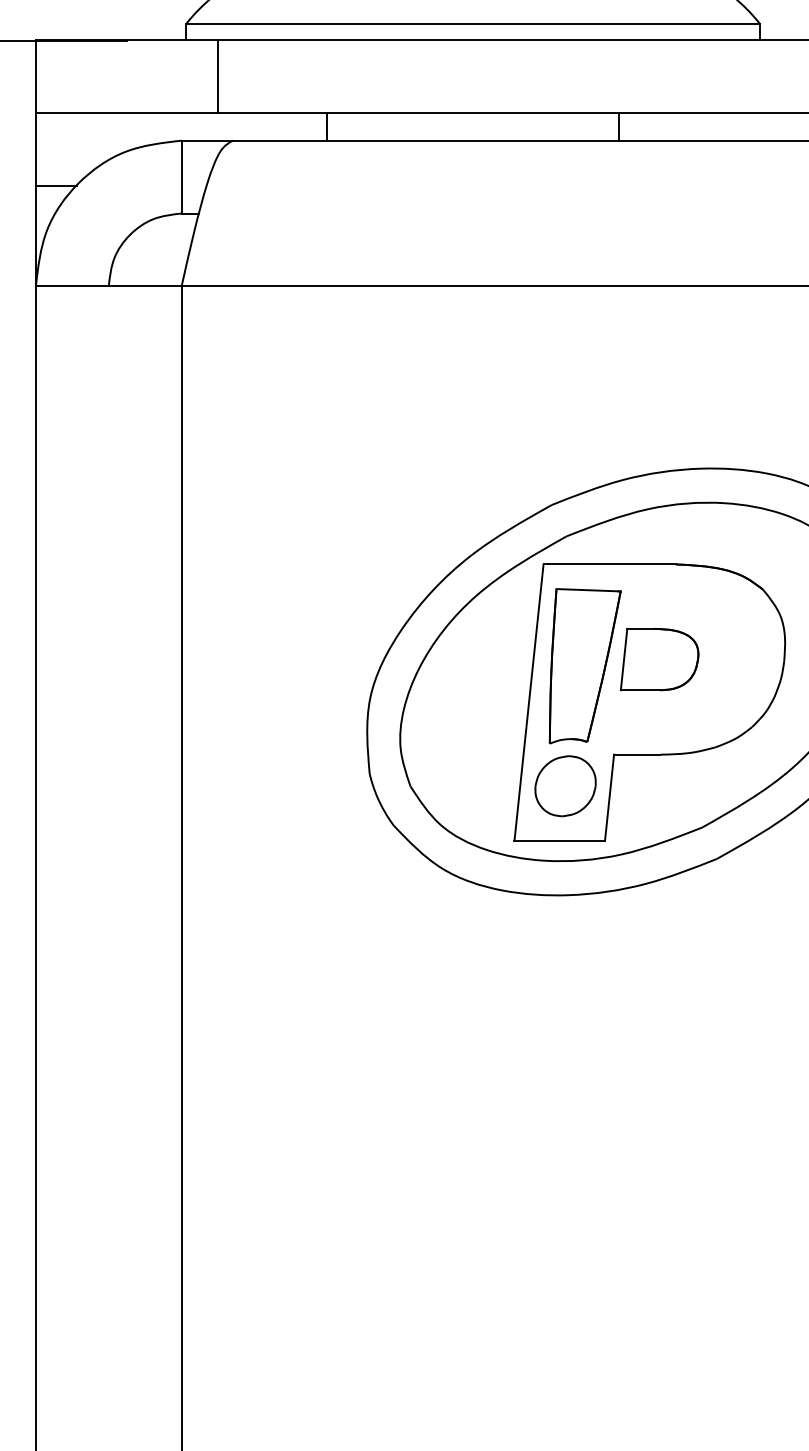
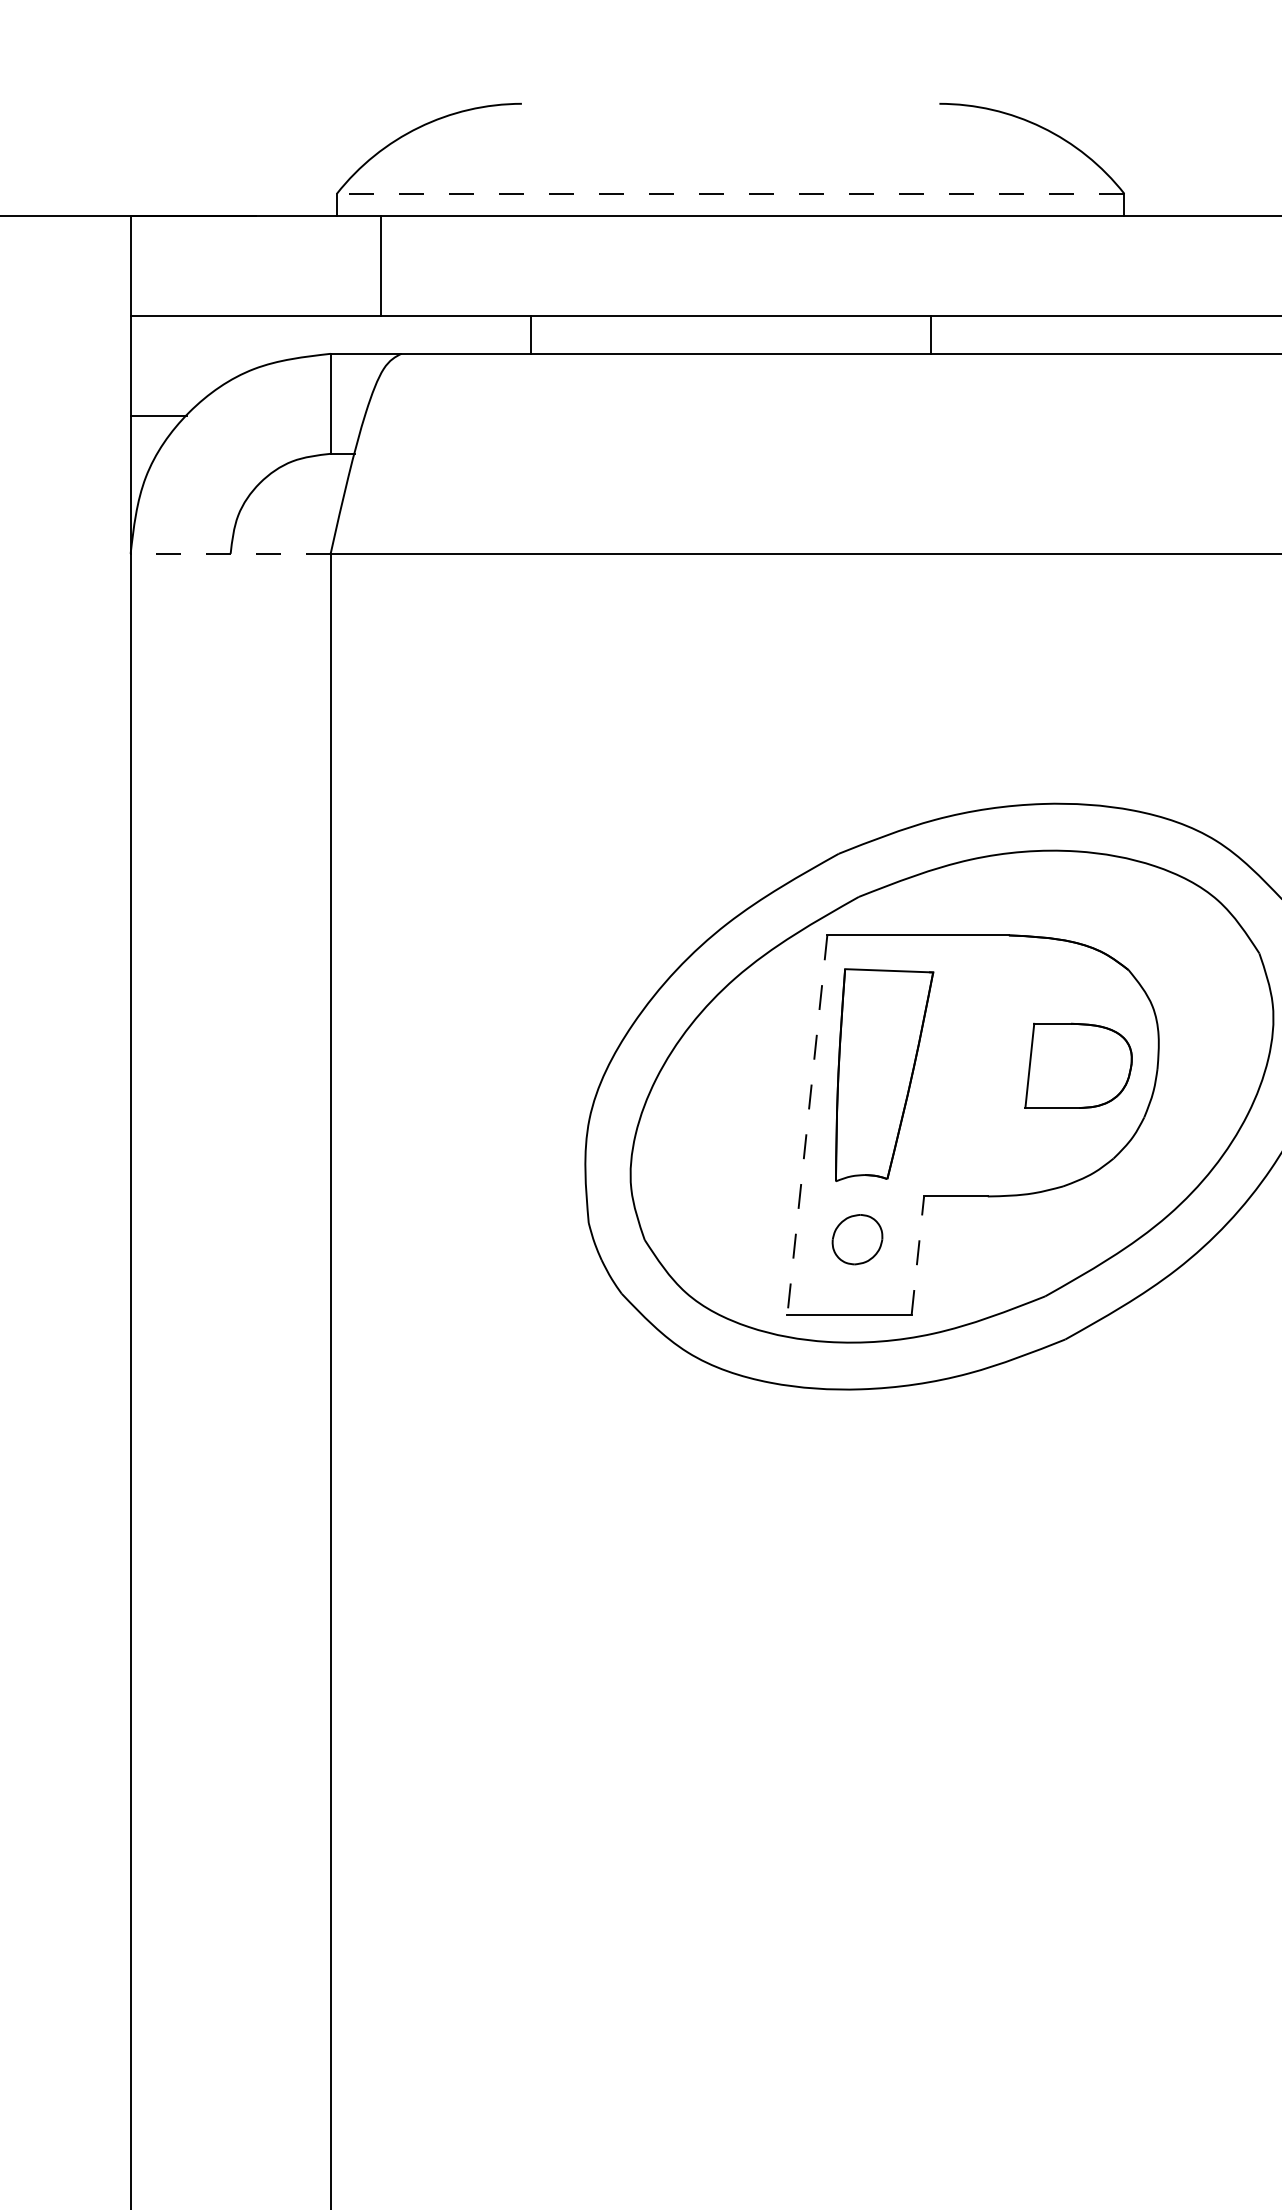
line: (472, 23) -> (730, 193), solid -> dashed
line: (108, 286) -> (230, 553), solid -> dashed
part: (659, 659) -> (1078, 1065), moved
line: (529, 702) -> (807, 1125), solid -> dashed
part: (565, 786) -> (857, 1239), size x0.6
line: (609, 797) -> (917, 1255), solid -> dashed

